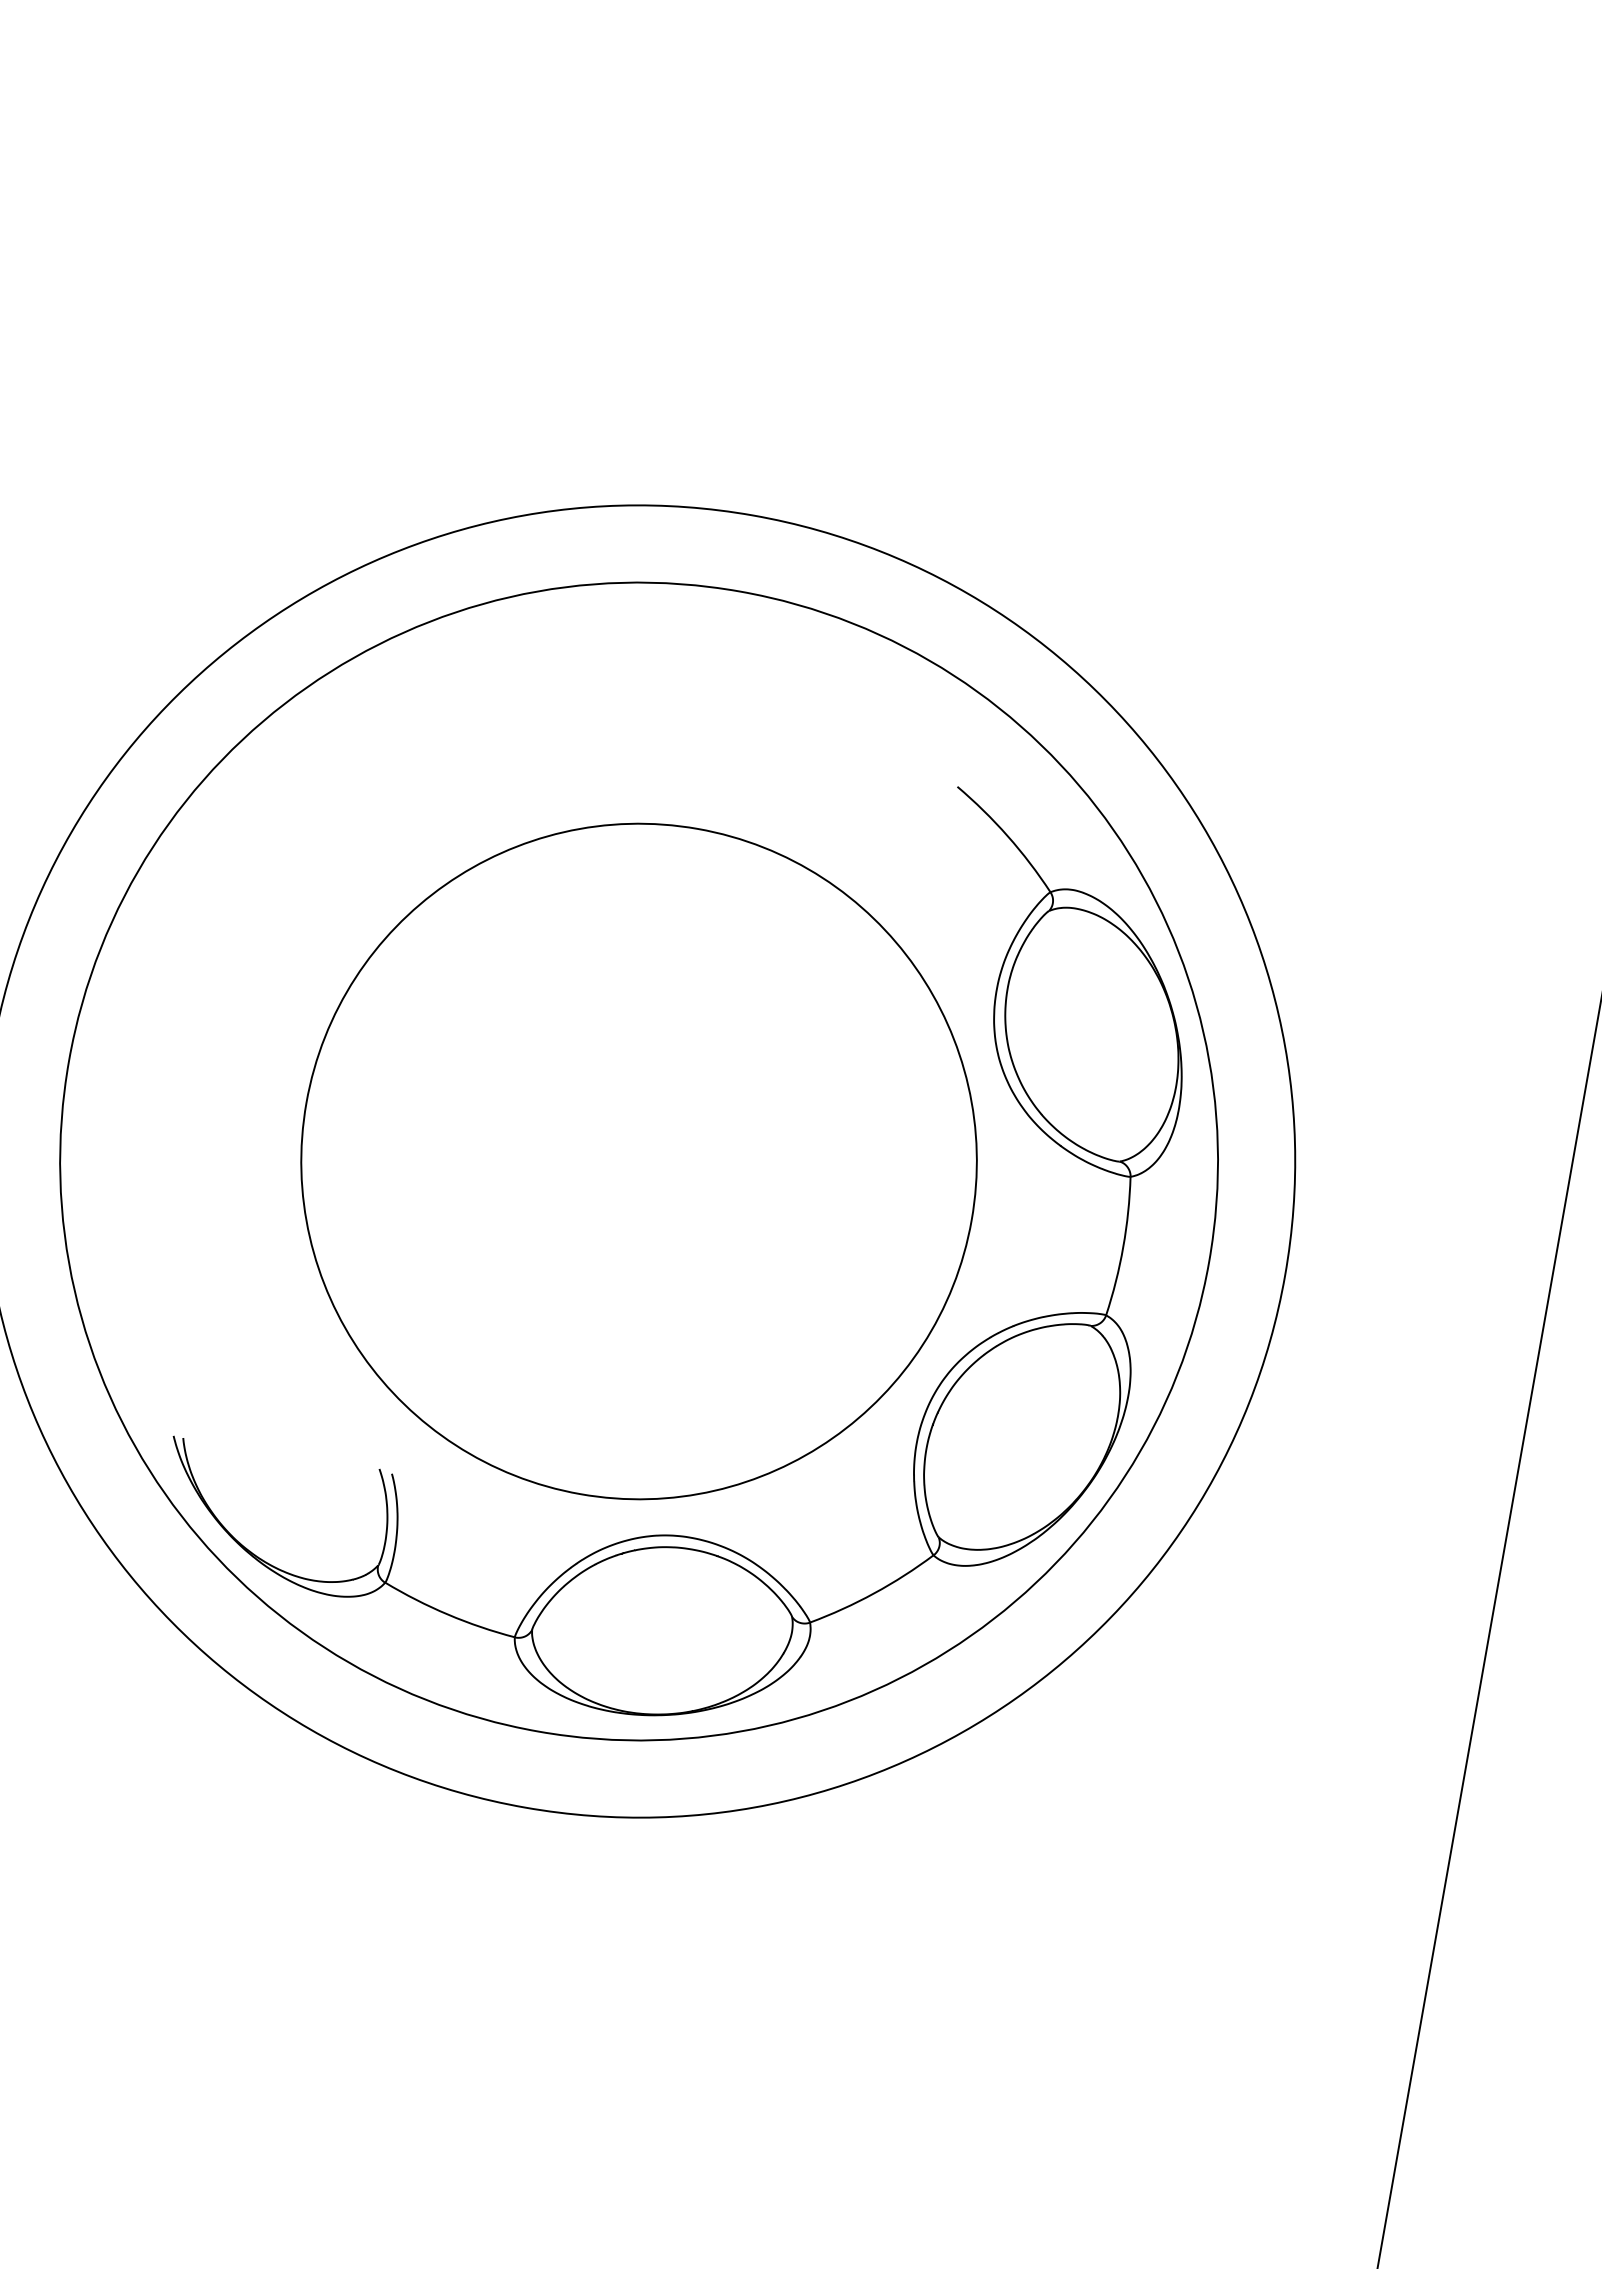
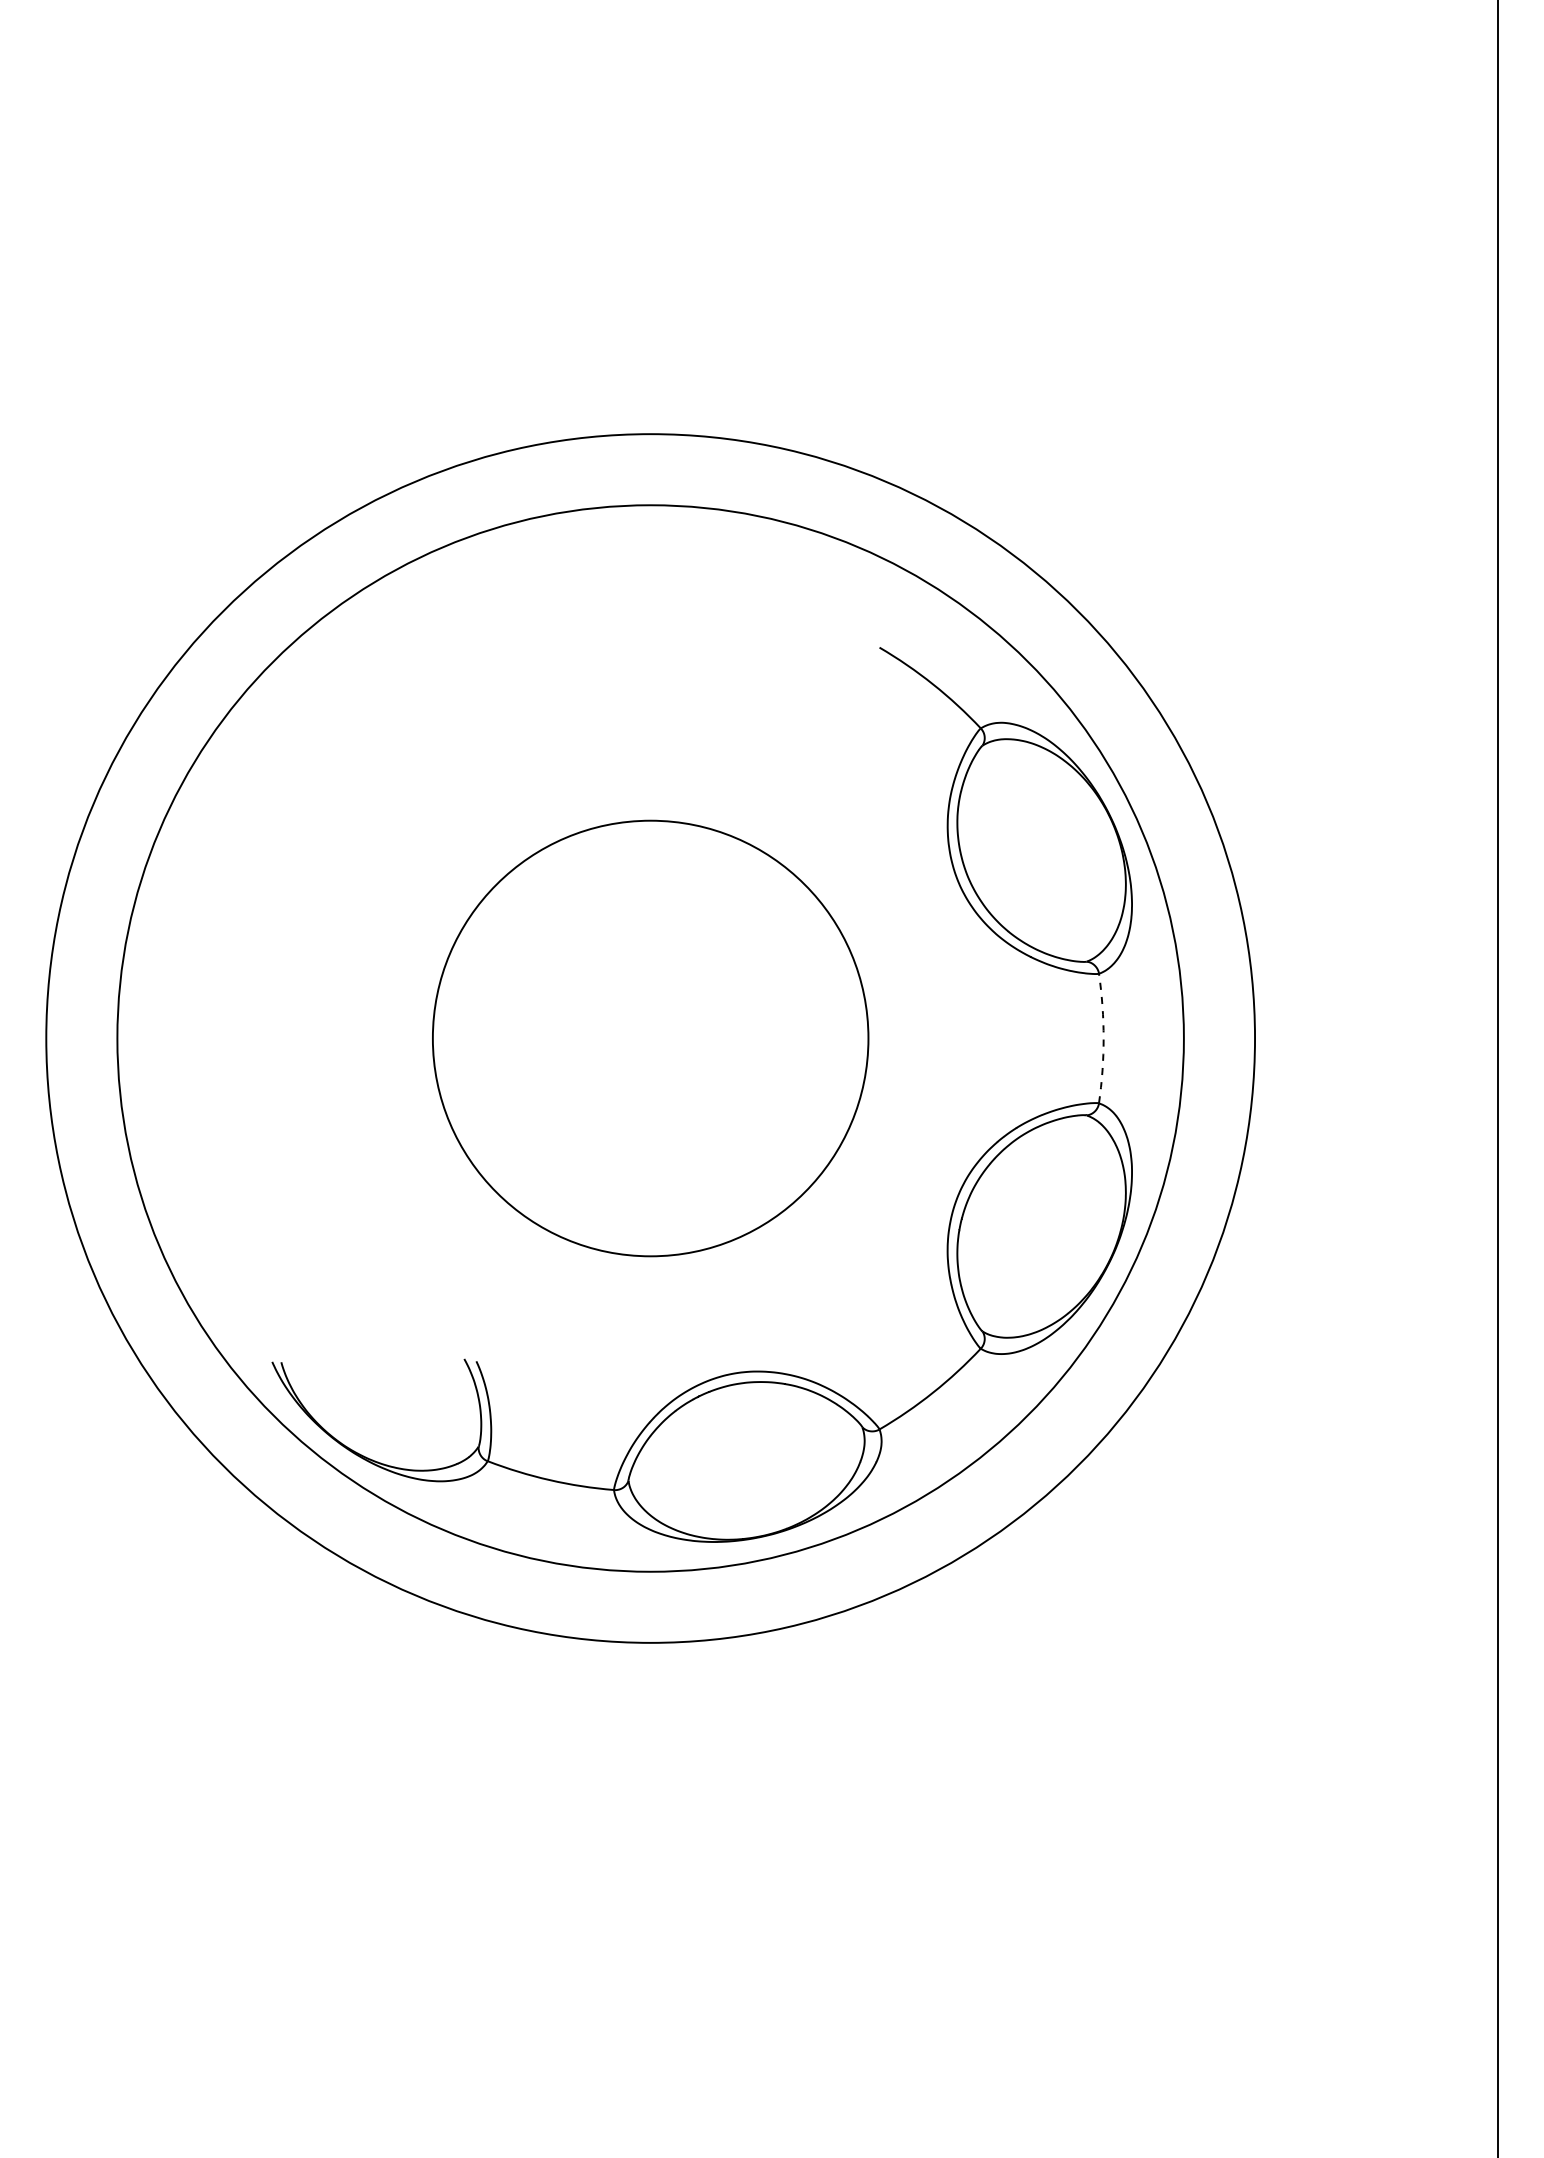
circle: (638, 1161) -> (650, 1038), size x0.7
arc: (1123, 1246) -> (1103, 1038), solid -> dashed

